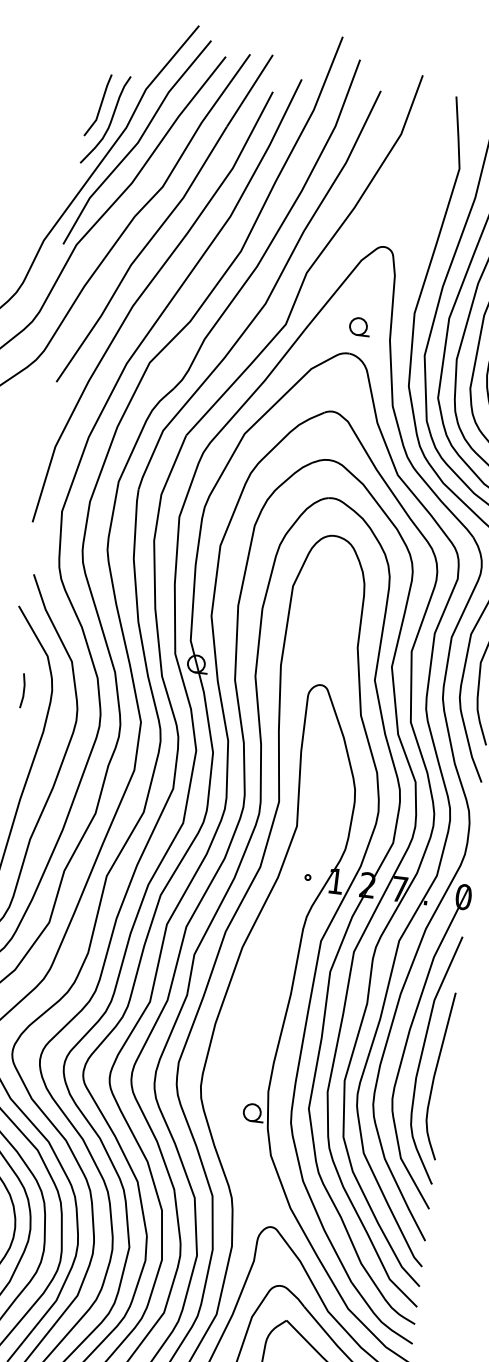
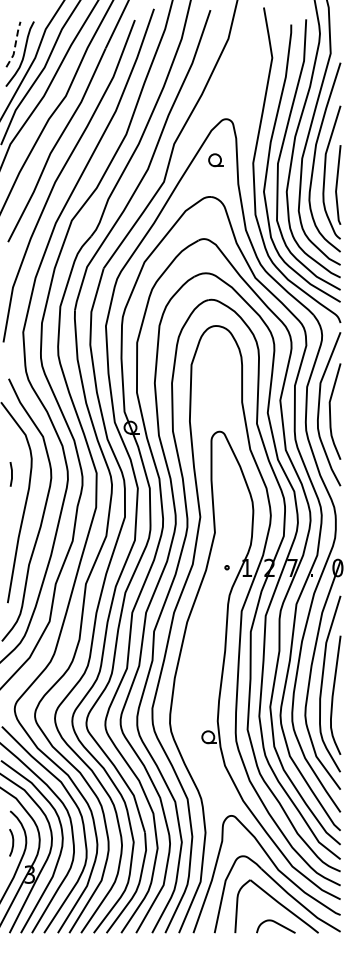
line: (100, 106) -> (15, 45), solid -> dashed
part: (359, 327) -> (215, 160), moved
line: (23, 691) -> (11, 474), moved

